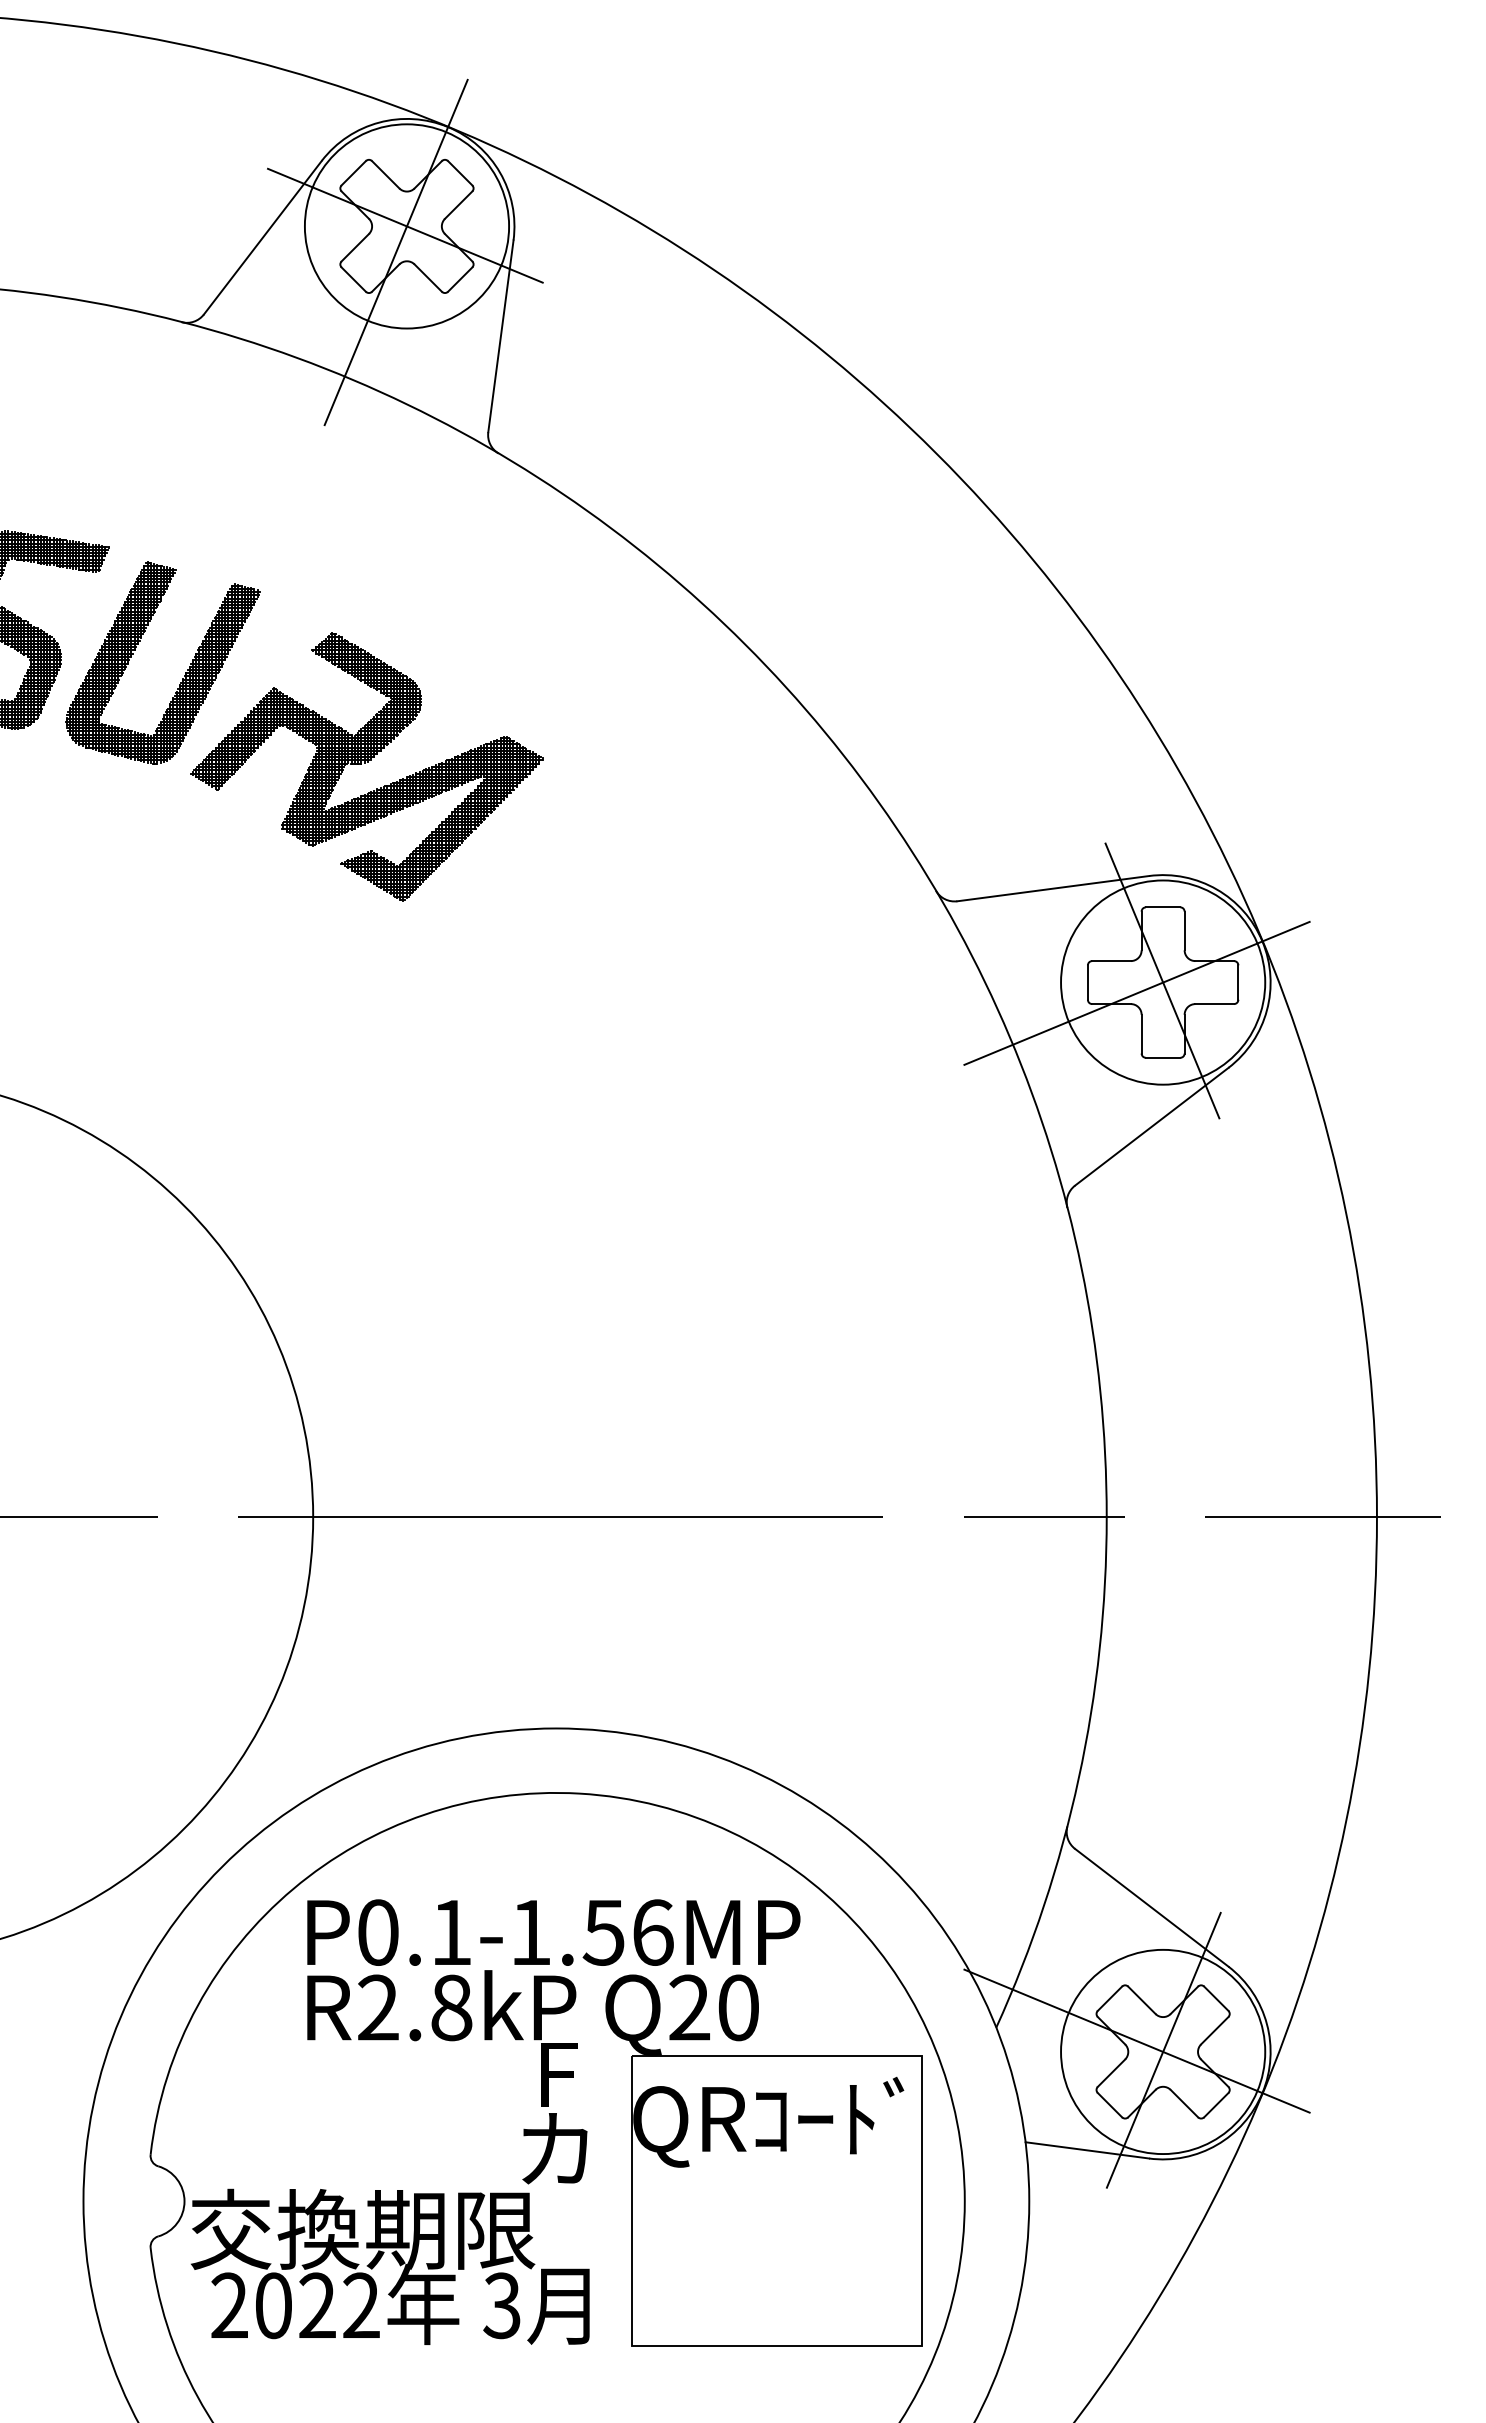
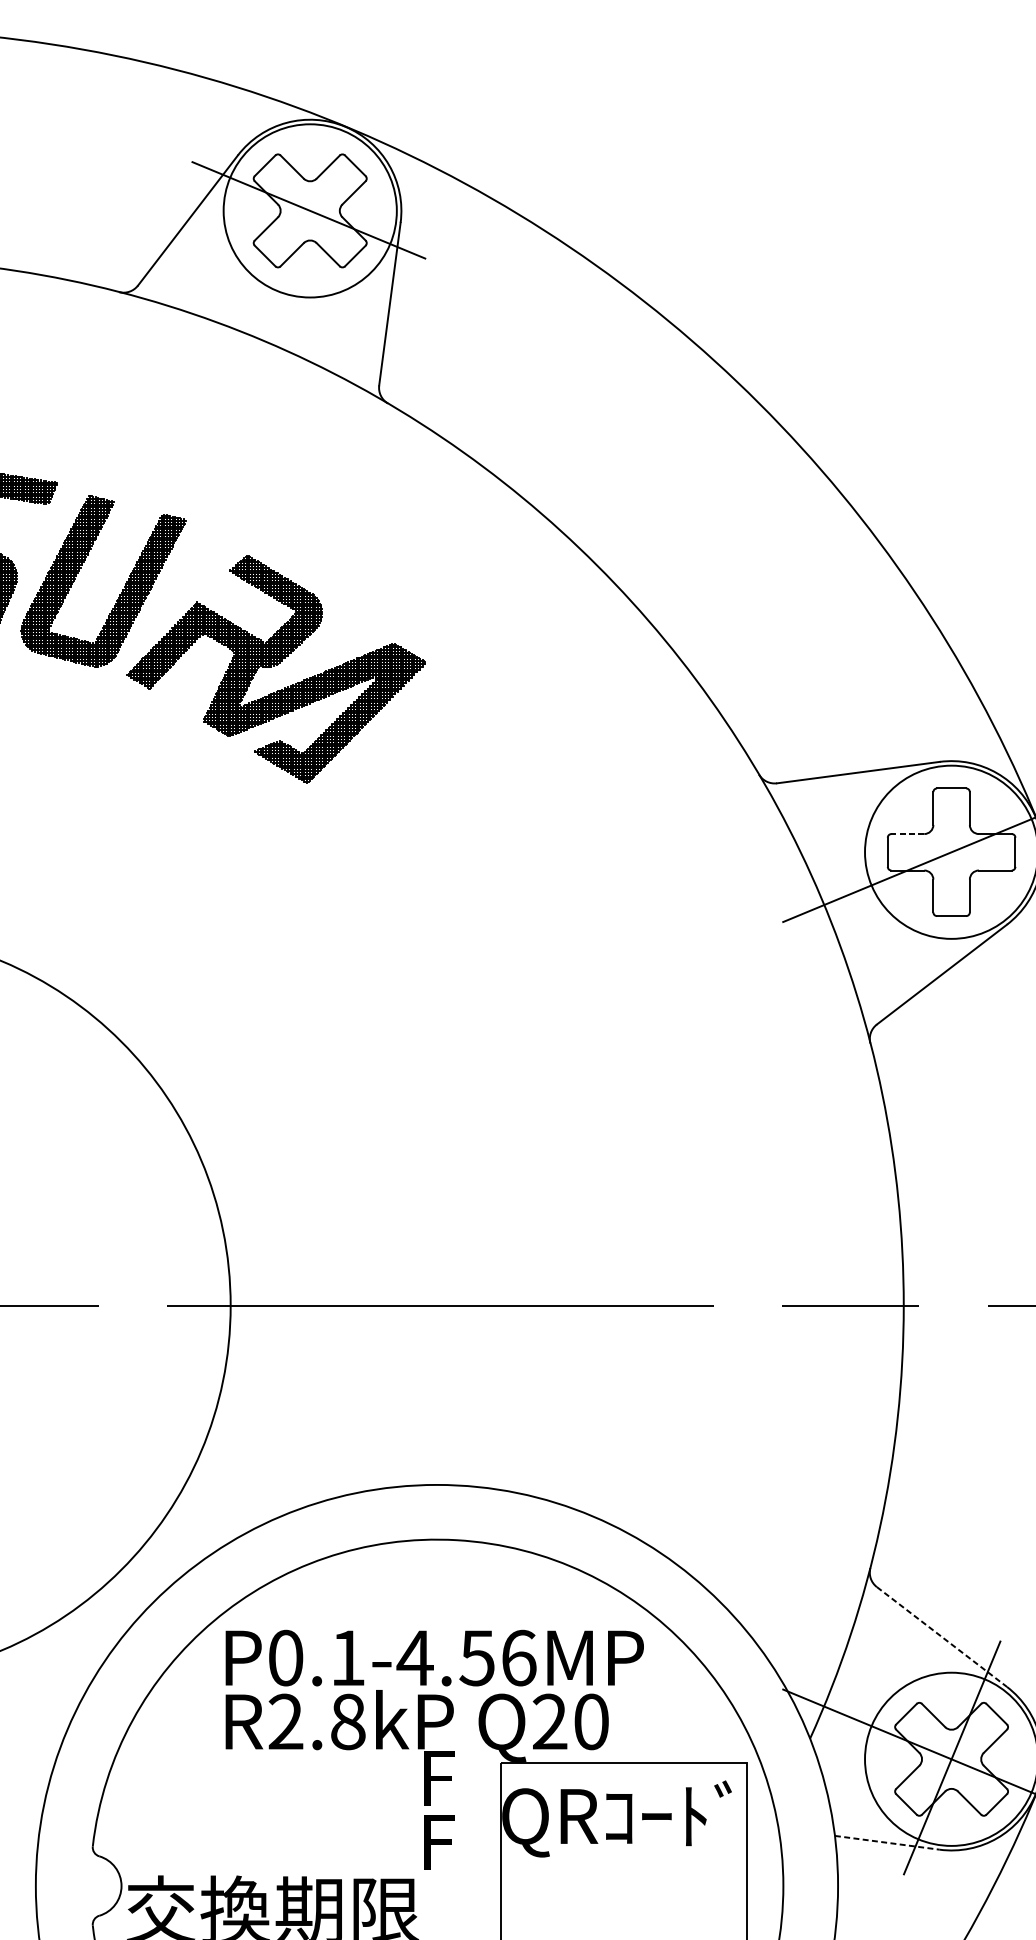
line: (396, 252) -> (301, 233), removed
line: (1111, 961) -> (907, 834), solid -> dashed
line: (1162, 980) -> (951, 850), removed
line: (1151, 1907) -> (941, 1636), solid -> dashed
text: (530, 1932) -> (415, 1658), P0.1-1.56MP -> P0.1-4.56MP
text: (554, 2148) -> (435, 1841), カ -> F
line: (1087, 2150) -> (887, 1842), solid -> dashed

